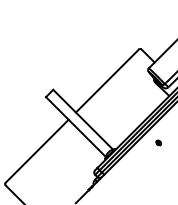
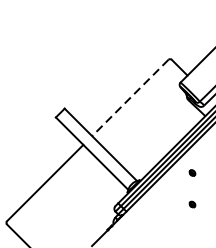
line: (107, 81) -> (130, 98), solid -> dashed
part: (158, 168) -> (192, 203), added

